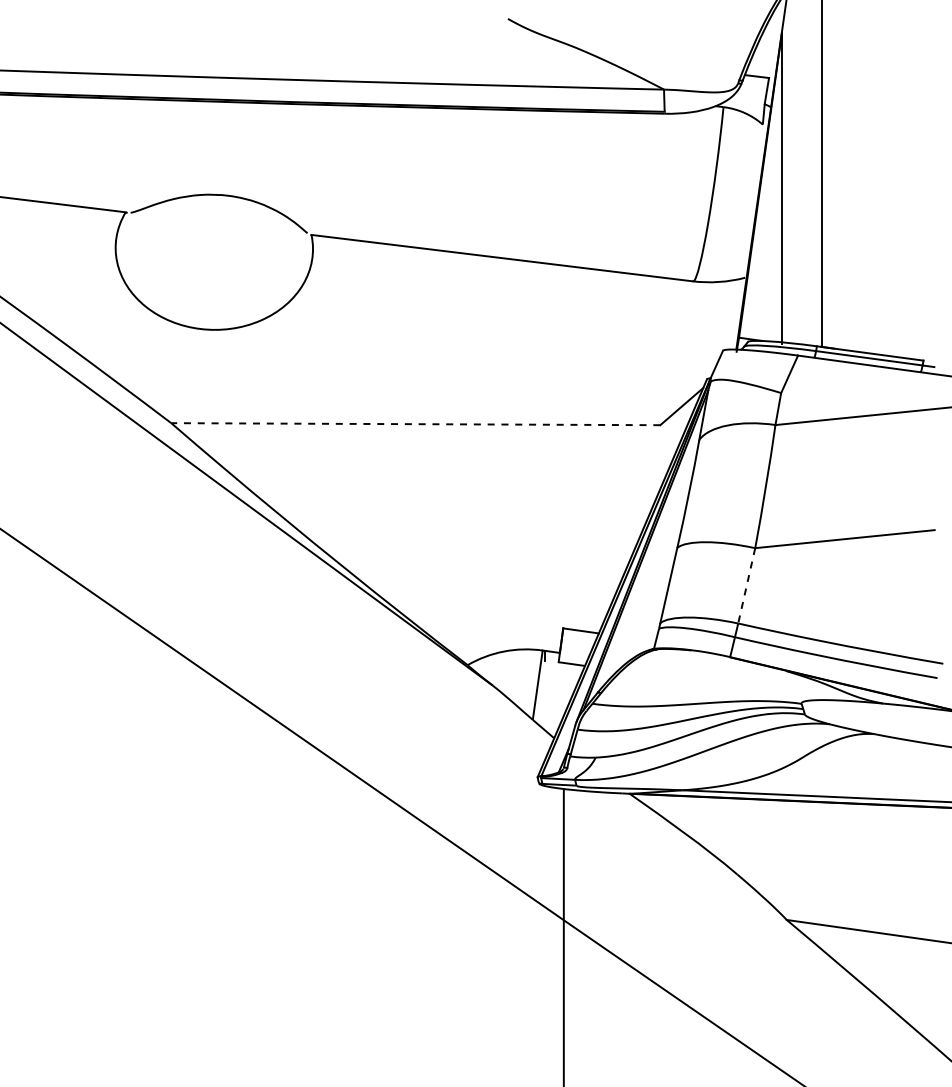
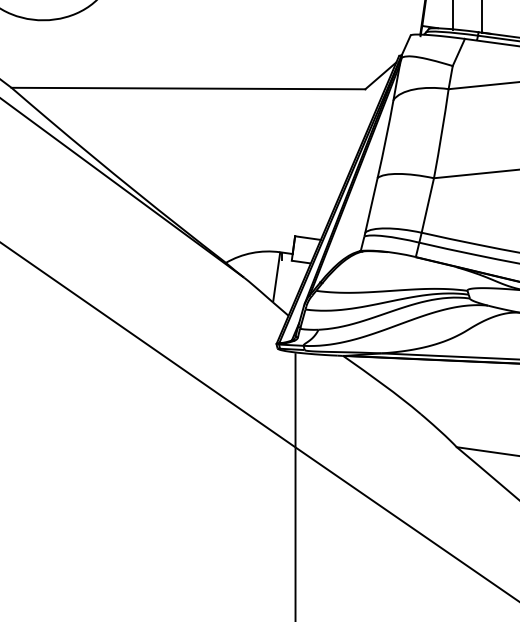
line: (415, 424) -> (188, 88), dashed -> solid
line: (746, 585) -> (427, 205), dashed -> solid

